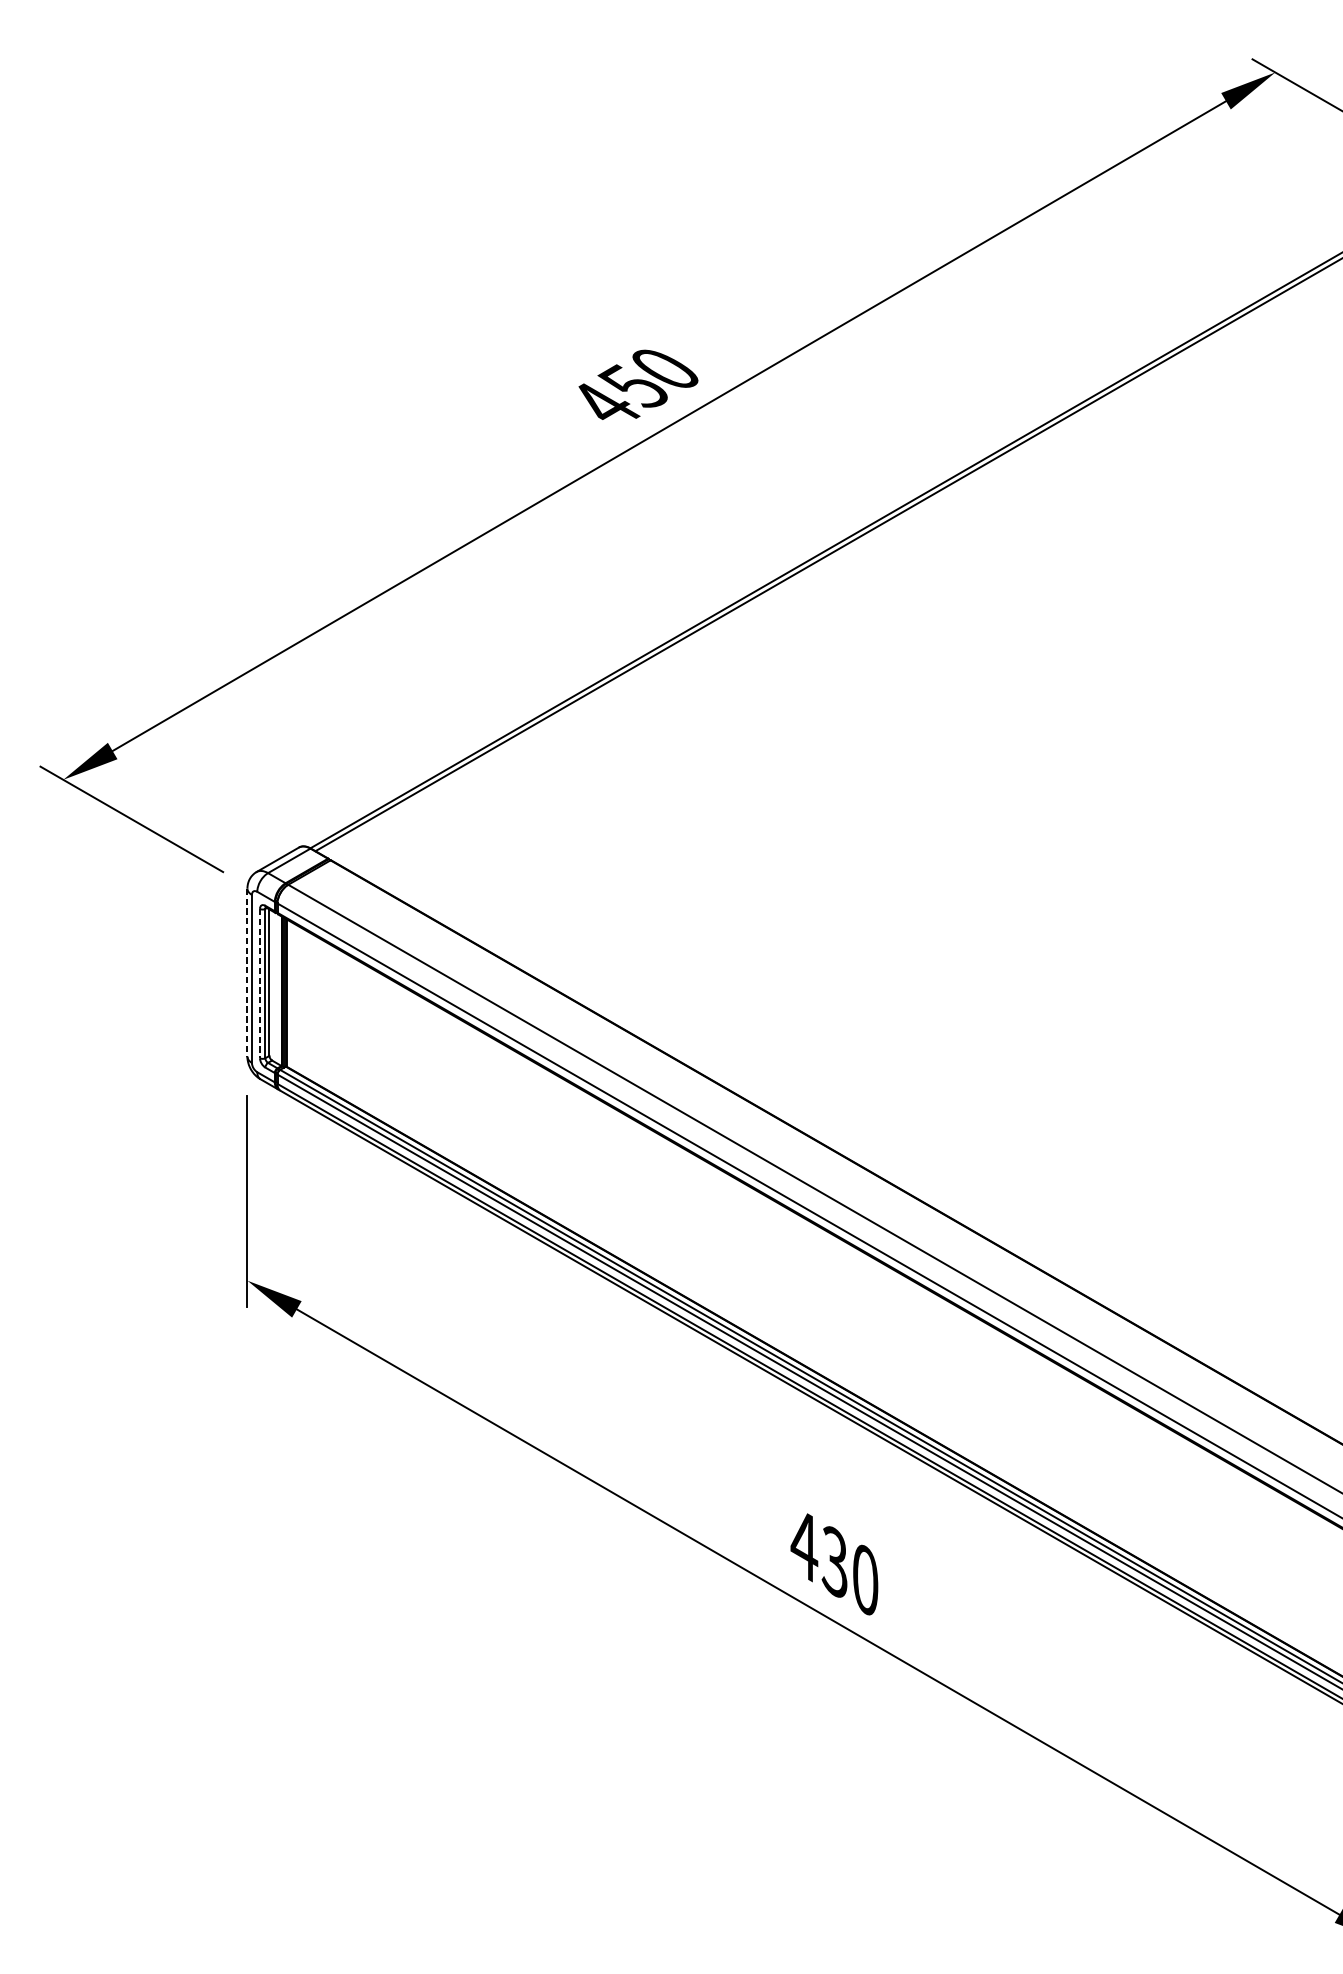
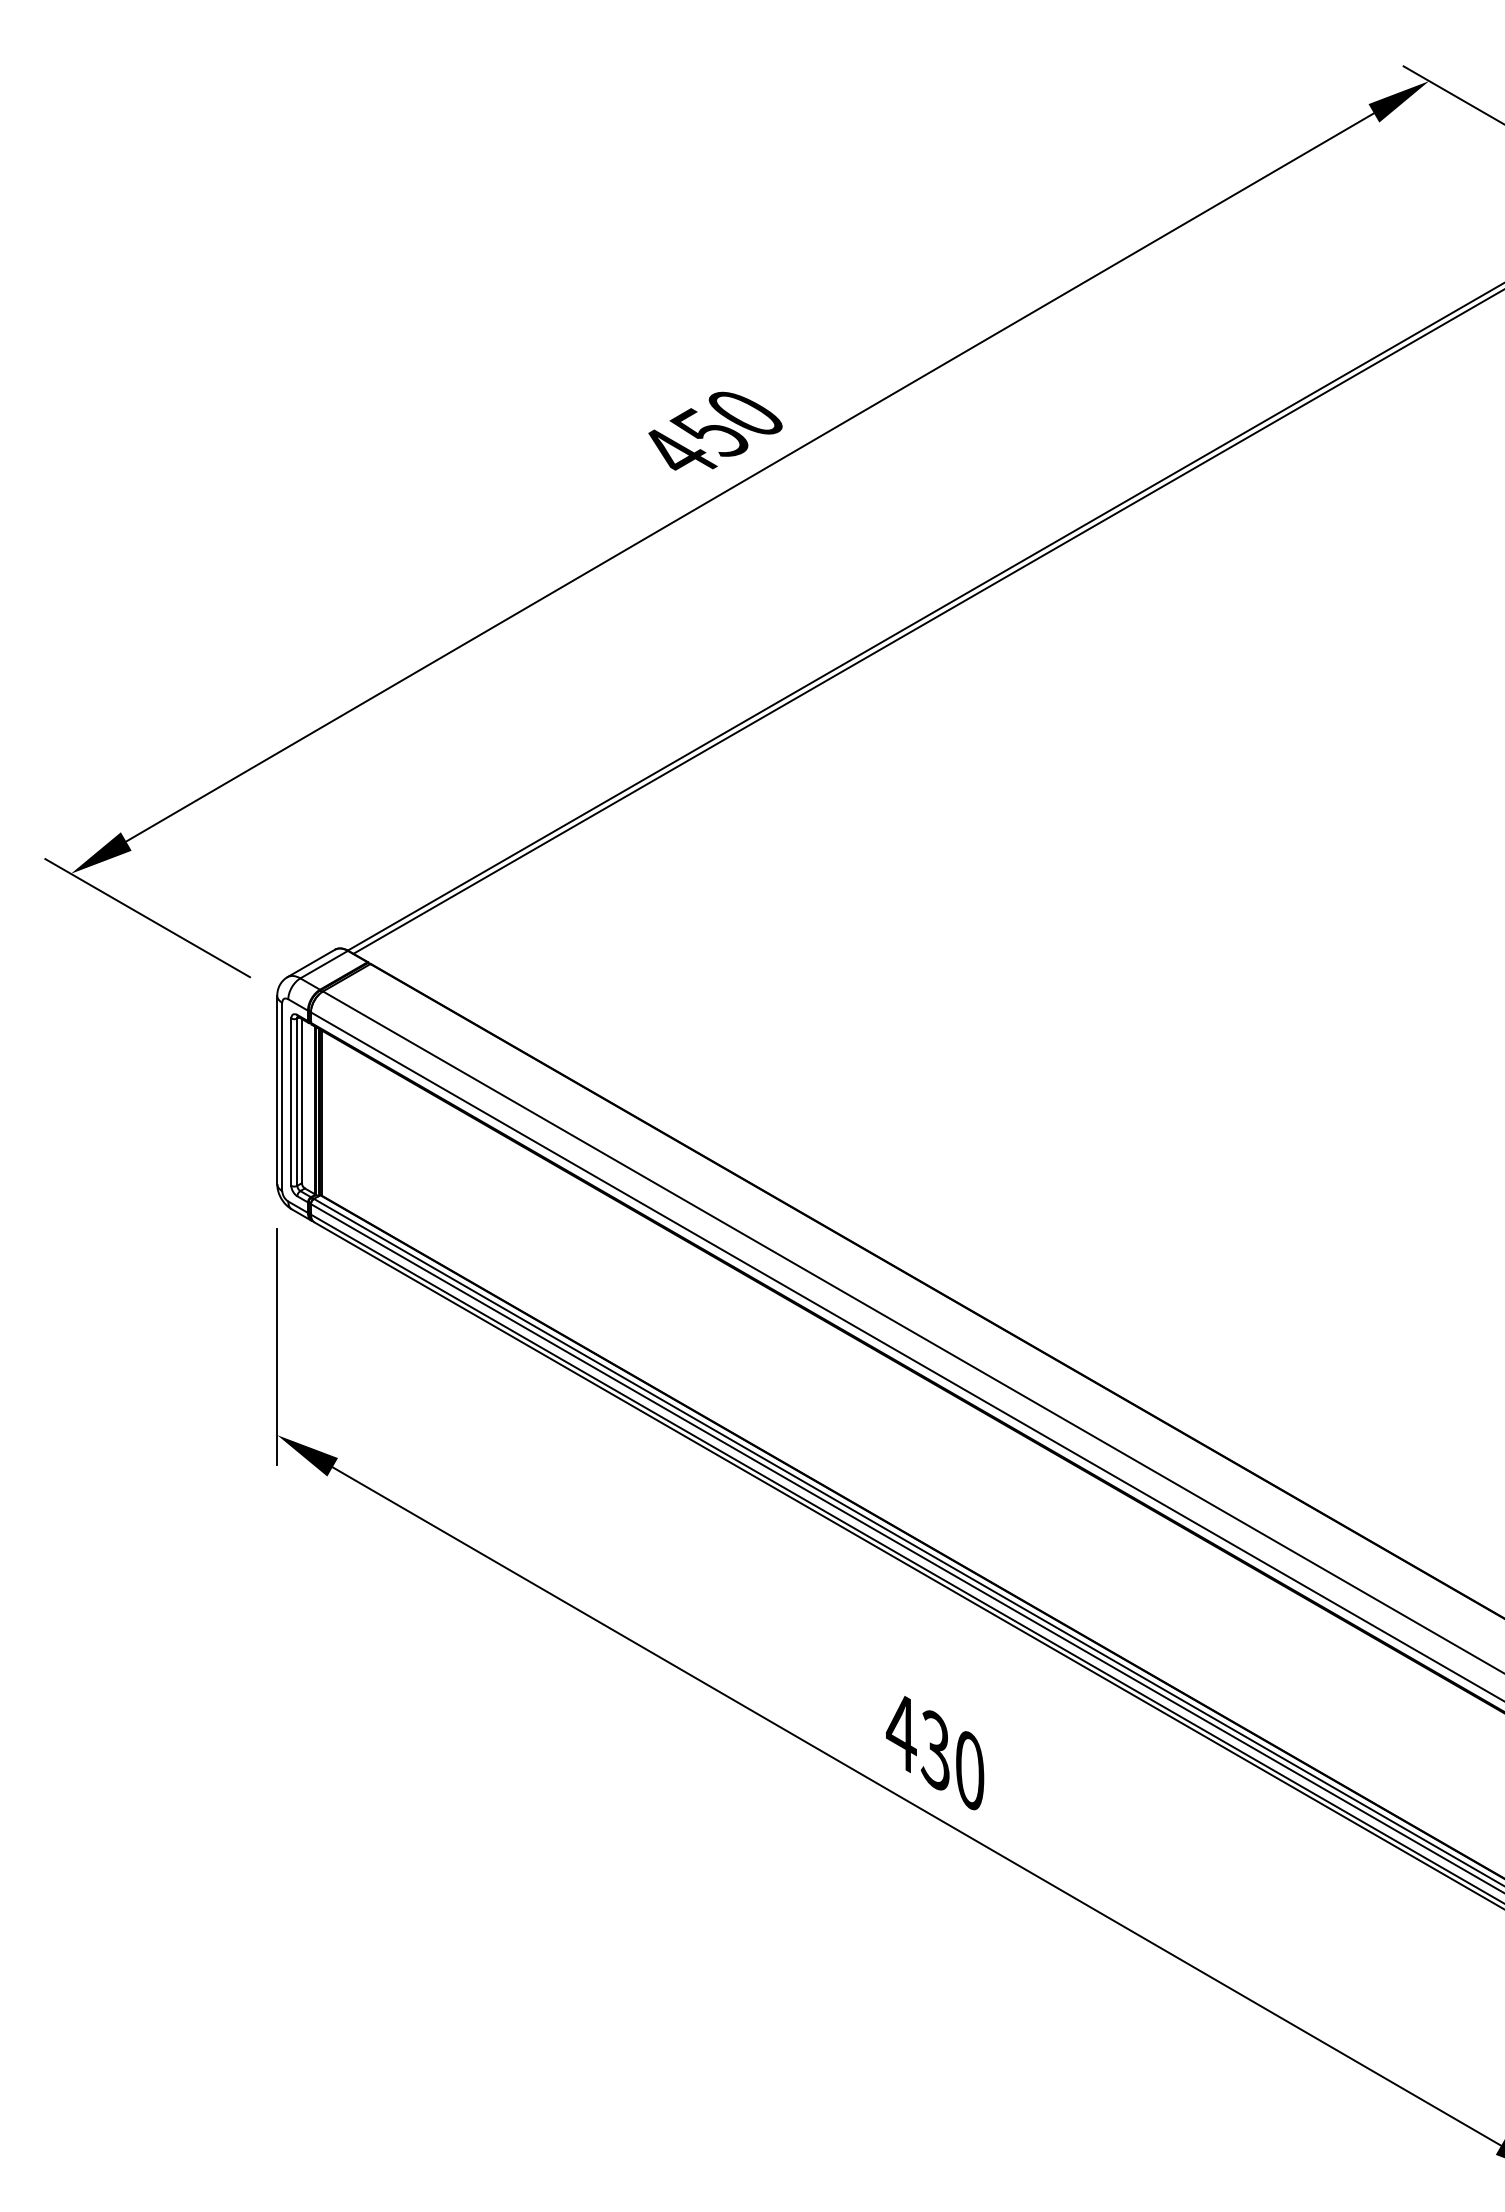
line: (247, 973) -> (277, 1090), dashed -> solid
line: (260, 983) -> (291, 1102), dashed -> solid

